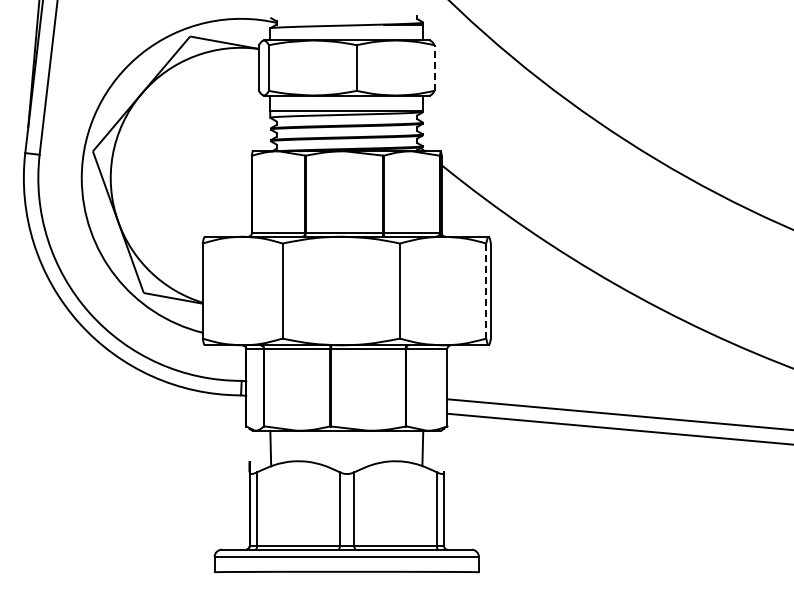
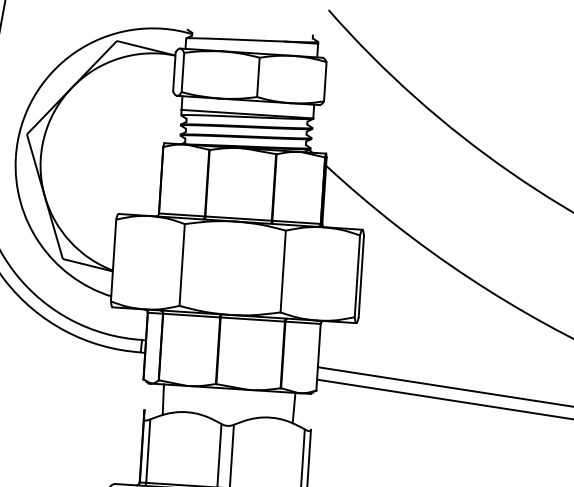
line: (434, 68) -> (325, 82), dashed -> solid
line: (486, 291) -> (357, 276), dashed -> solid

